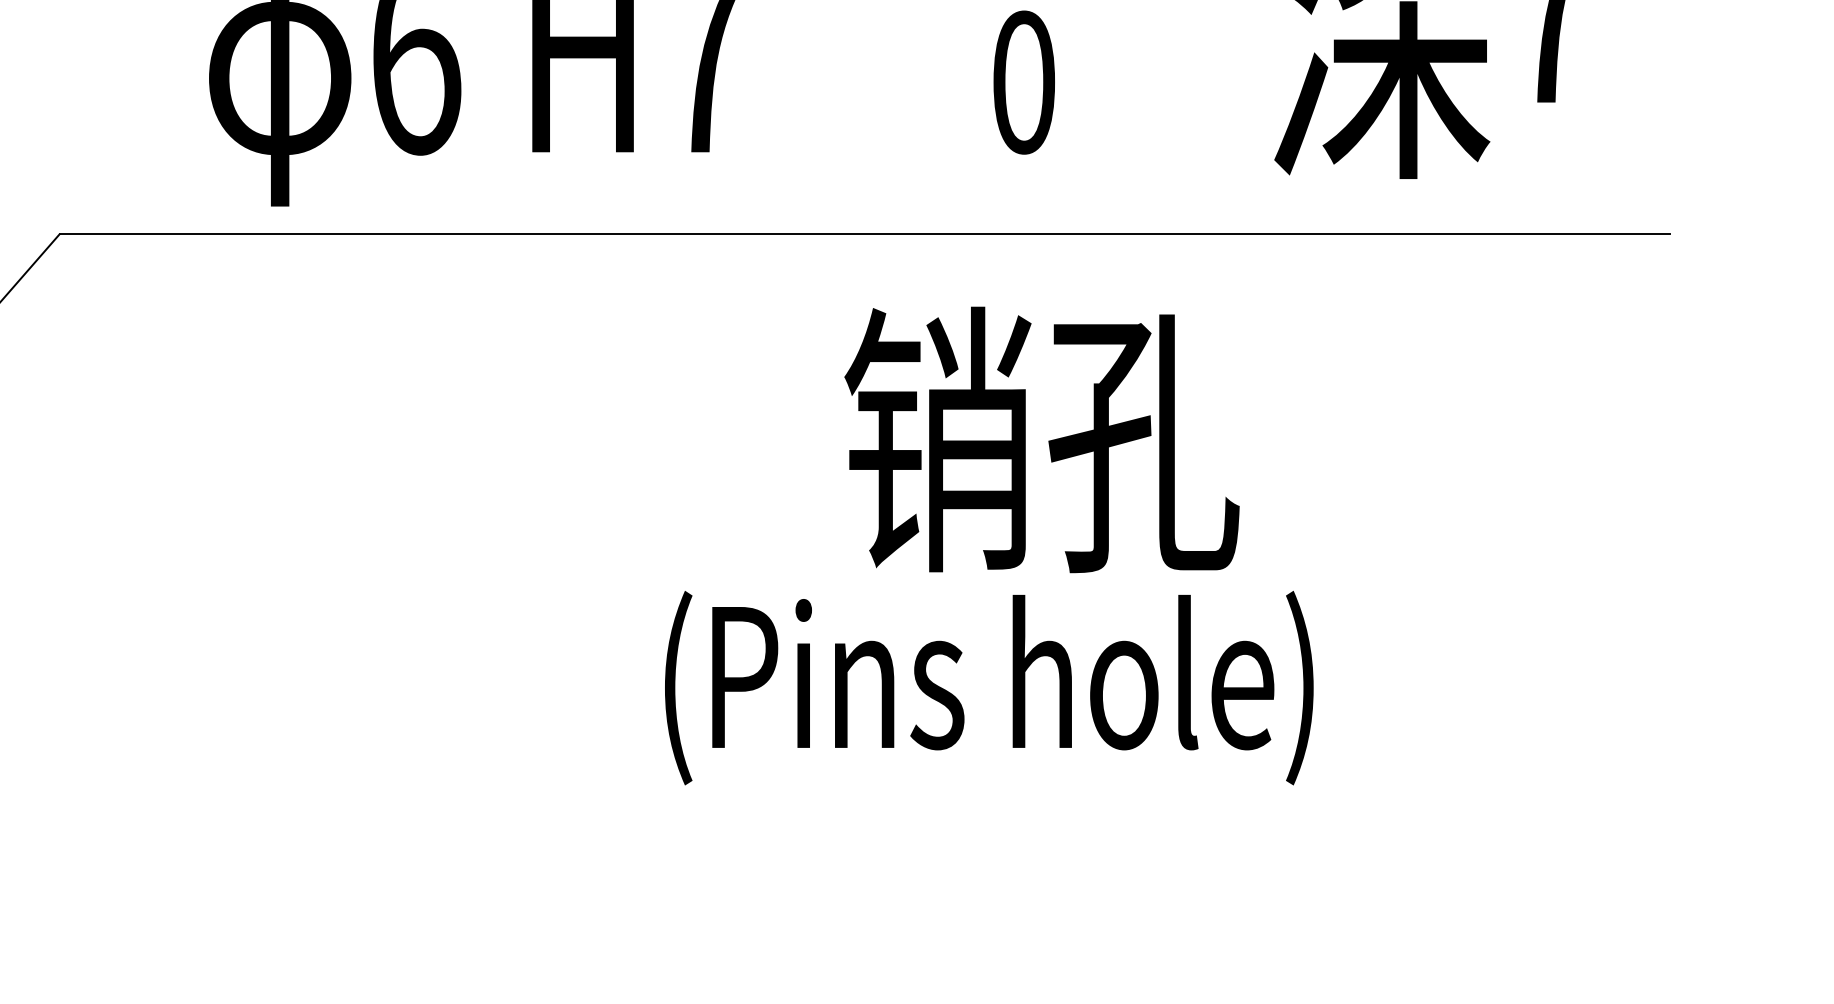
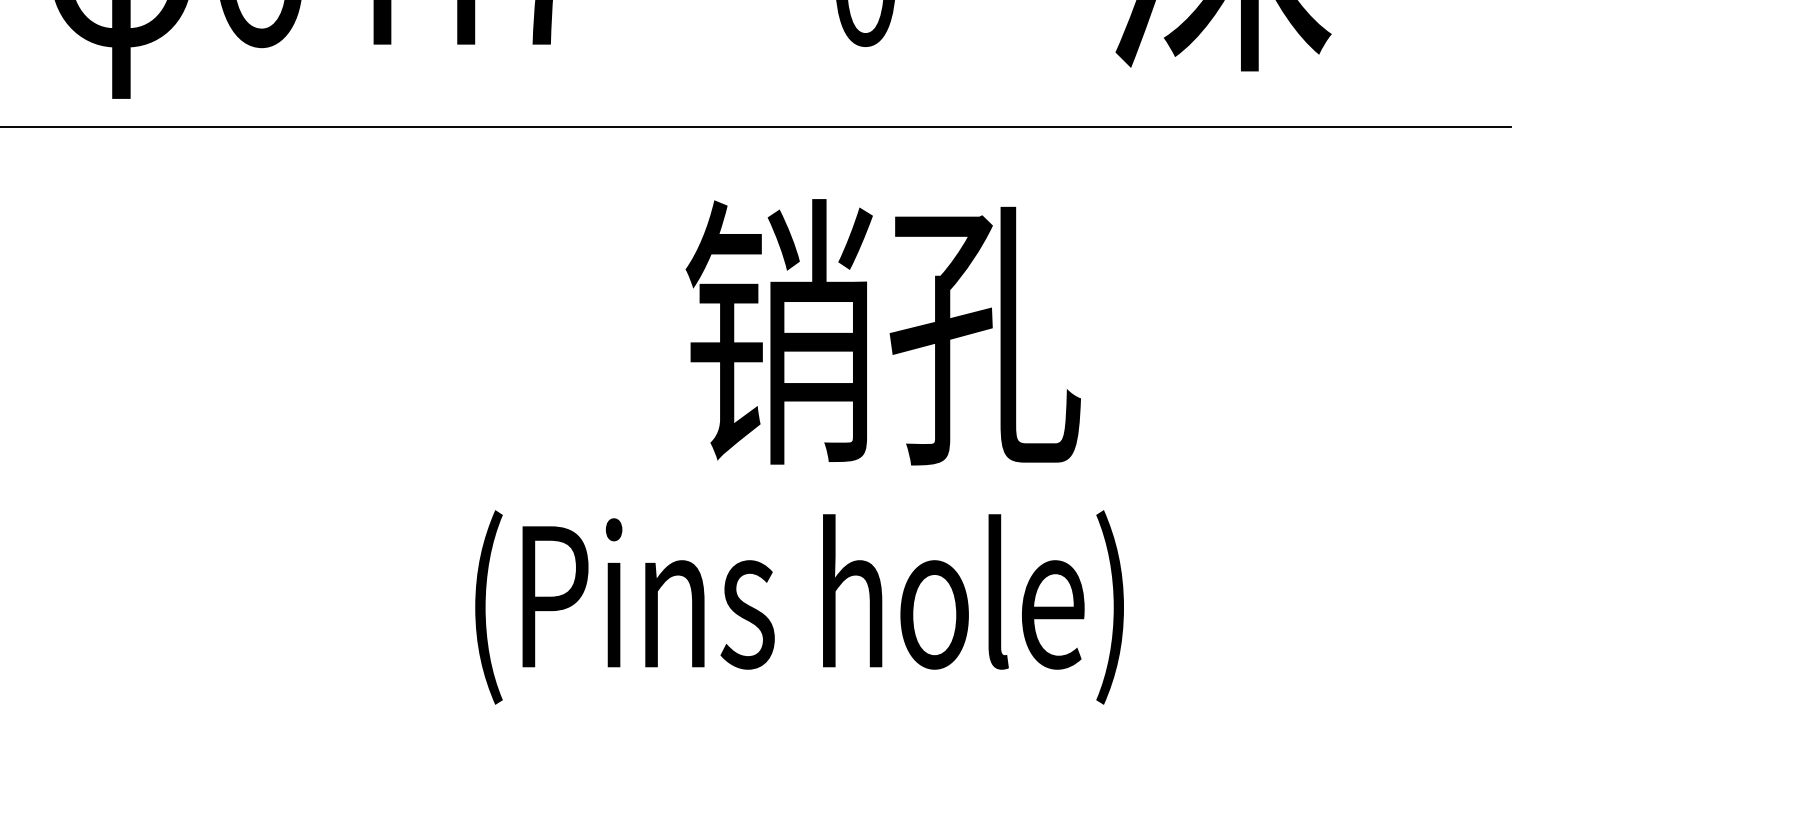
text: (989, 688) -> (799, 607), moved

